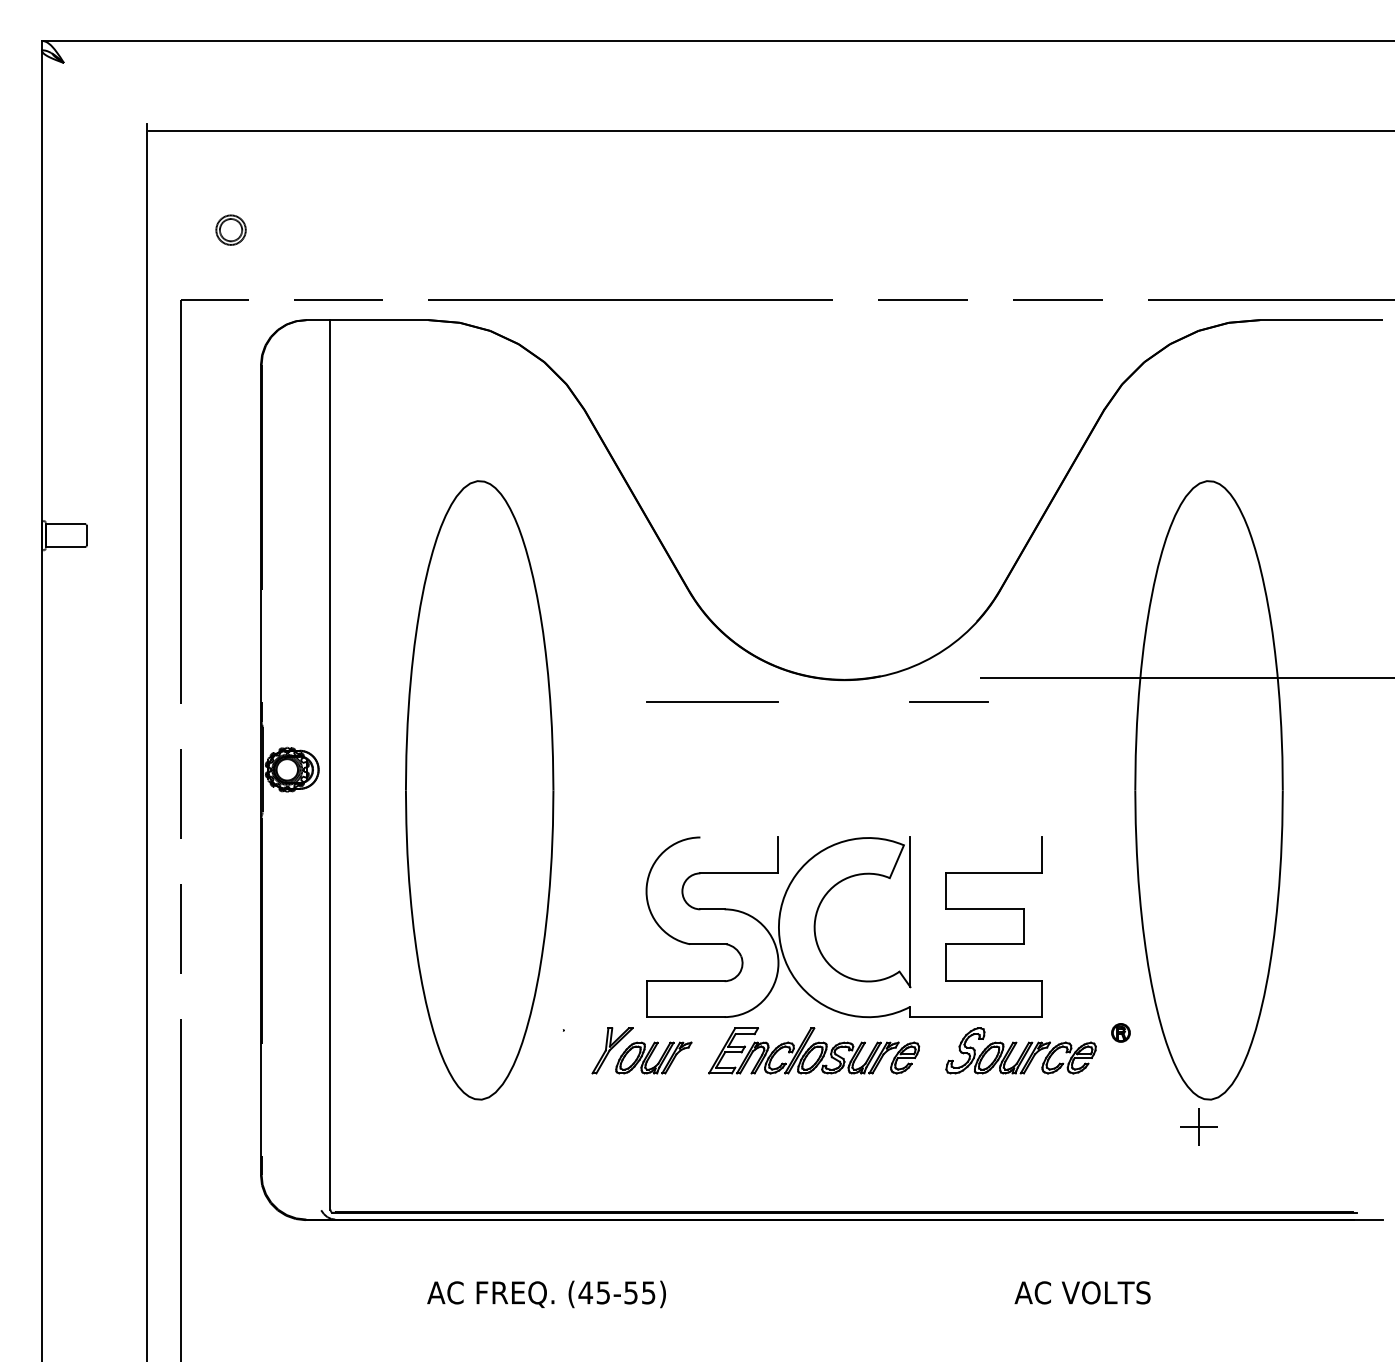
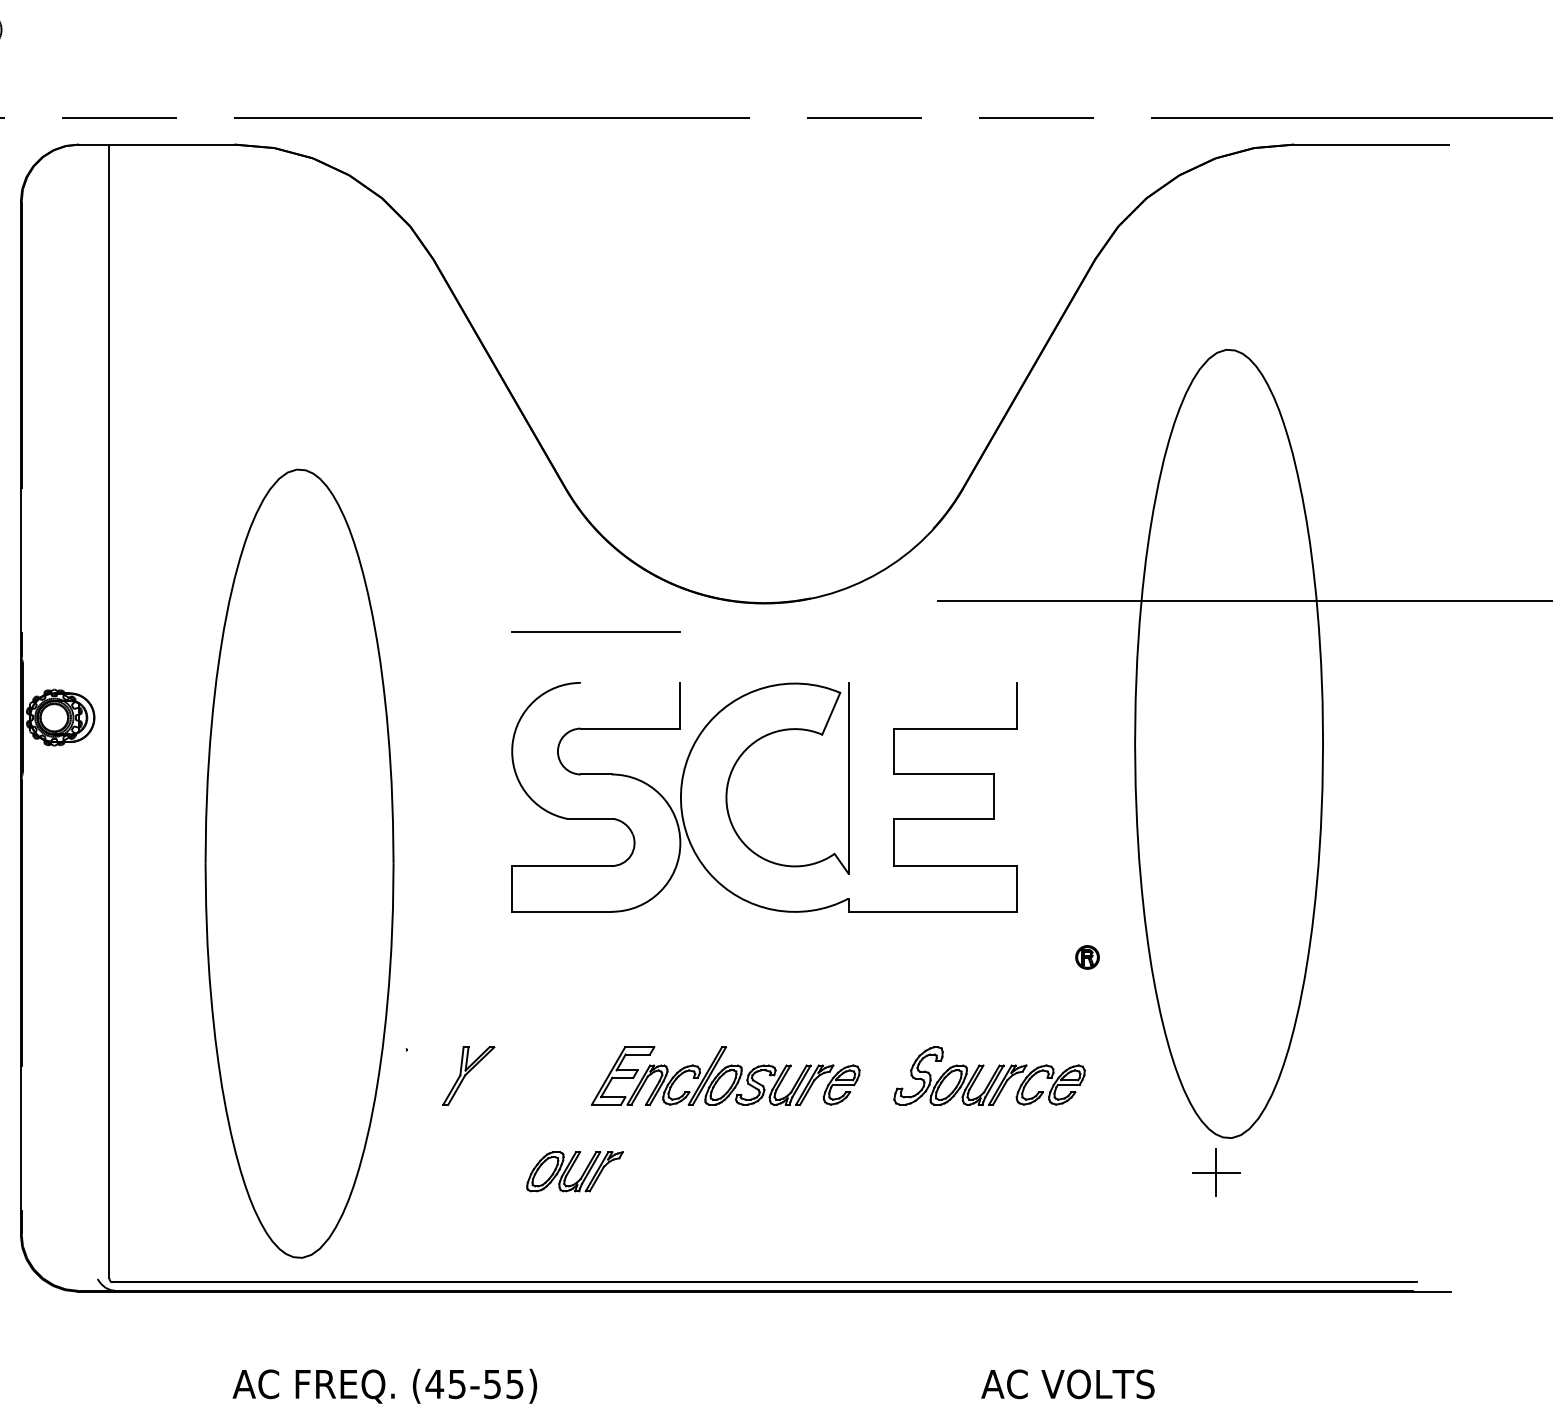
line: (949, 702) -> (898, 631), removed
part: (479, 790) -> (299, 863), moved
part: (815, 927) -> (727, 797), moved
part: (1120, 1032) -> (1086, 956), moved
part: (653, 1057) -> (574, 1171), moved

